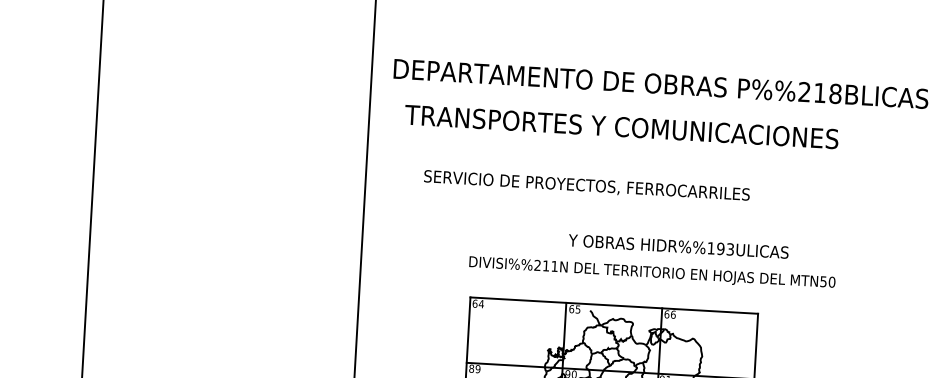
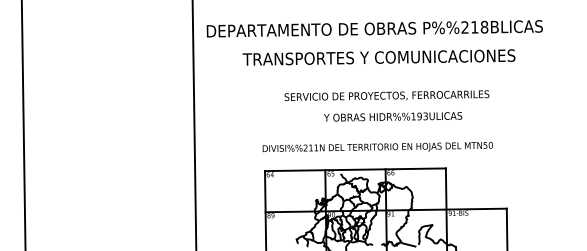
text: (620, 126) -> (378, 57), moved
text: (586, 185) -> (386, 95), moved
text: (679, 245) -> (393, 116), moved

